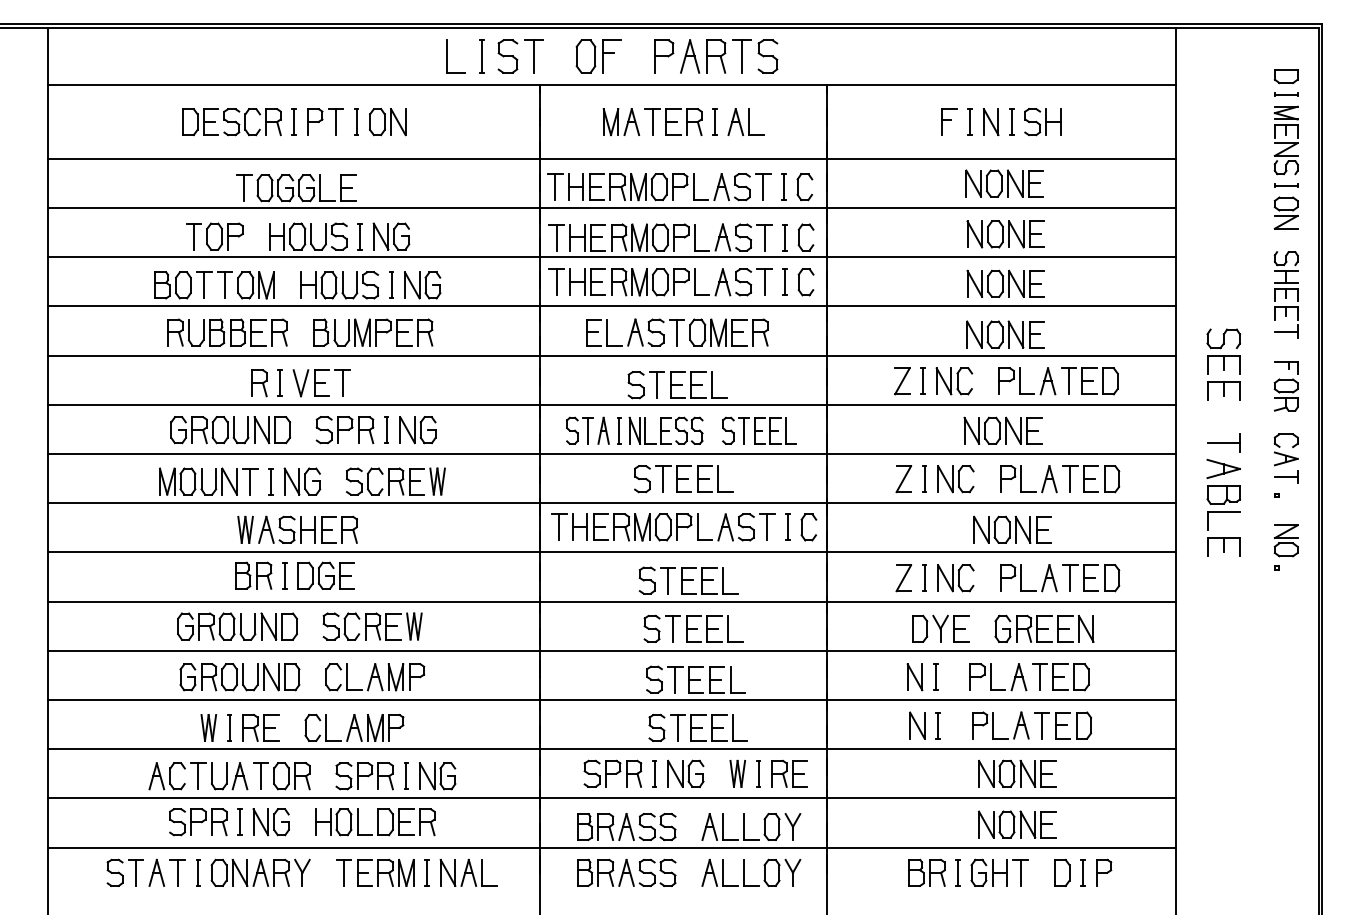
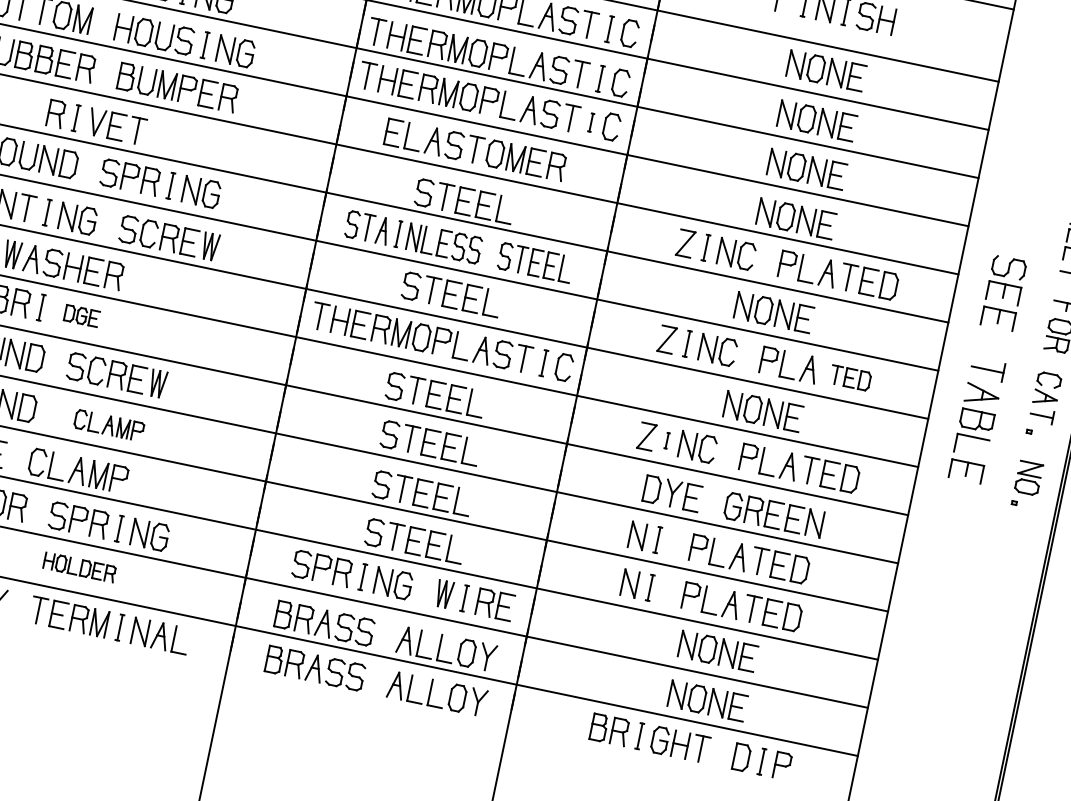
part: (784, 281) -> (590, 121), size x0.7
part: (1091, 479) -> (850, 378), size x0.7
part: (325, 575) -> (81, 315), size x0.6
part: (924, 577) -> (667, 440), size x0.6
part: (375, 677) -> (109, 425), size x0.7
part: (375, 822) -> (79, 567), size x0.6

